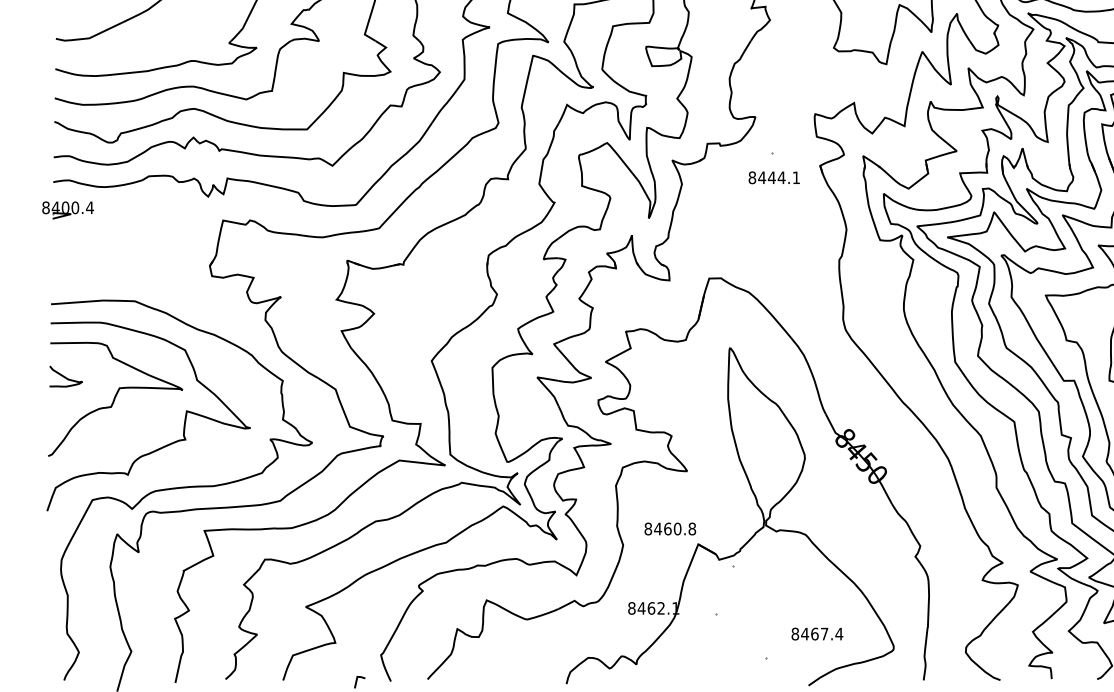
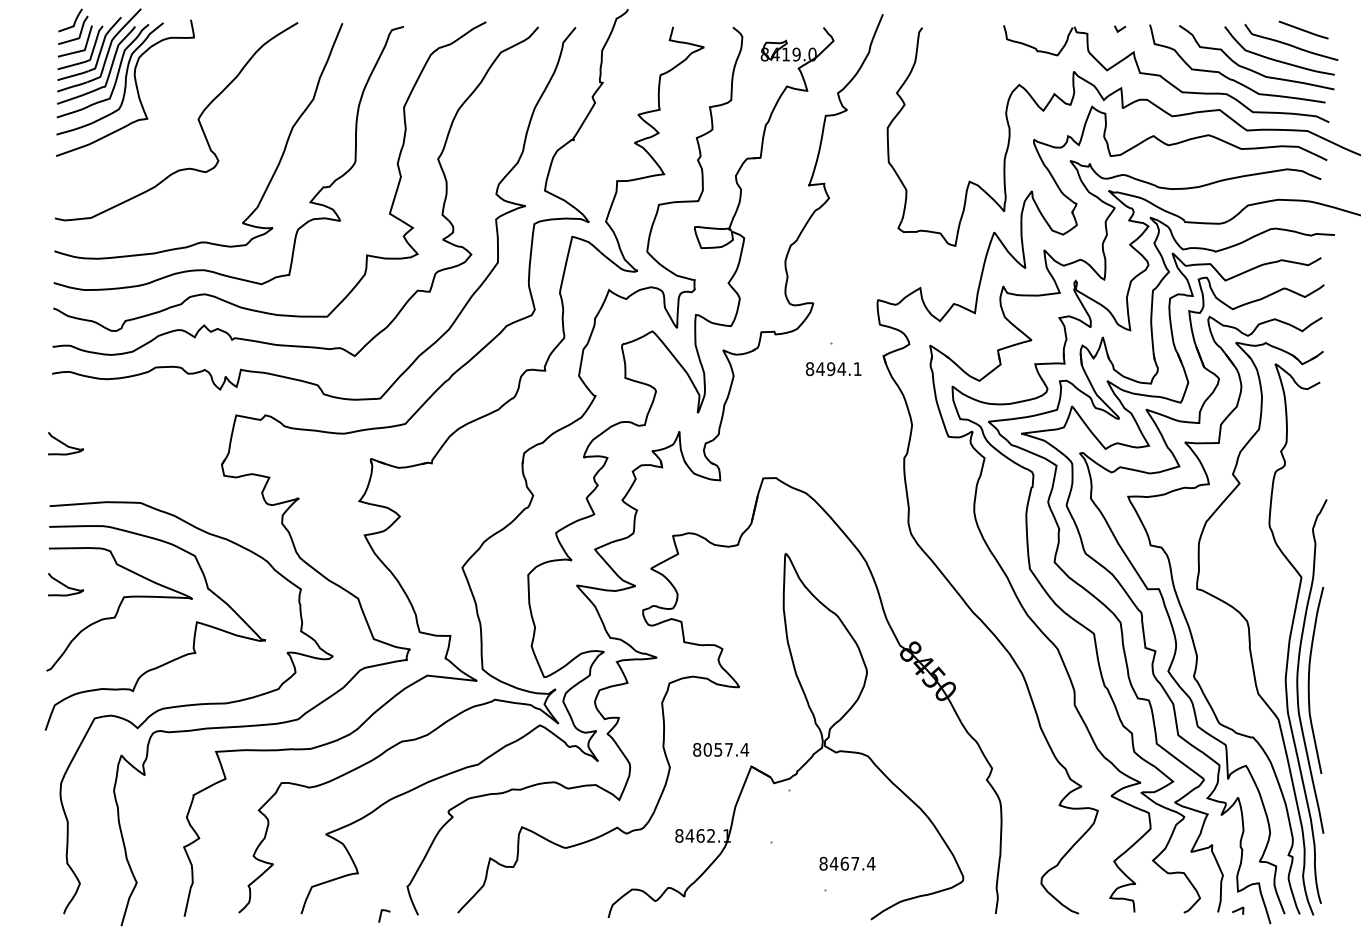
text: (771, 178) -> (830, 369), 8444.1 -> 8494.1
part: (68, 210) -> (68, 404), removed
curve: (65, 246) -> (65, 443), added
text: (675, 528) -> (726, 749), 8460.8 -> 8057.4
text: (817, 633) -> (847, 863), moved

